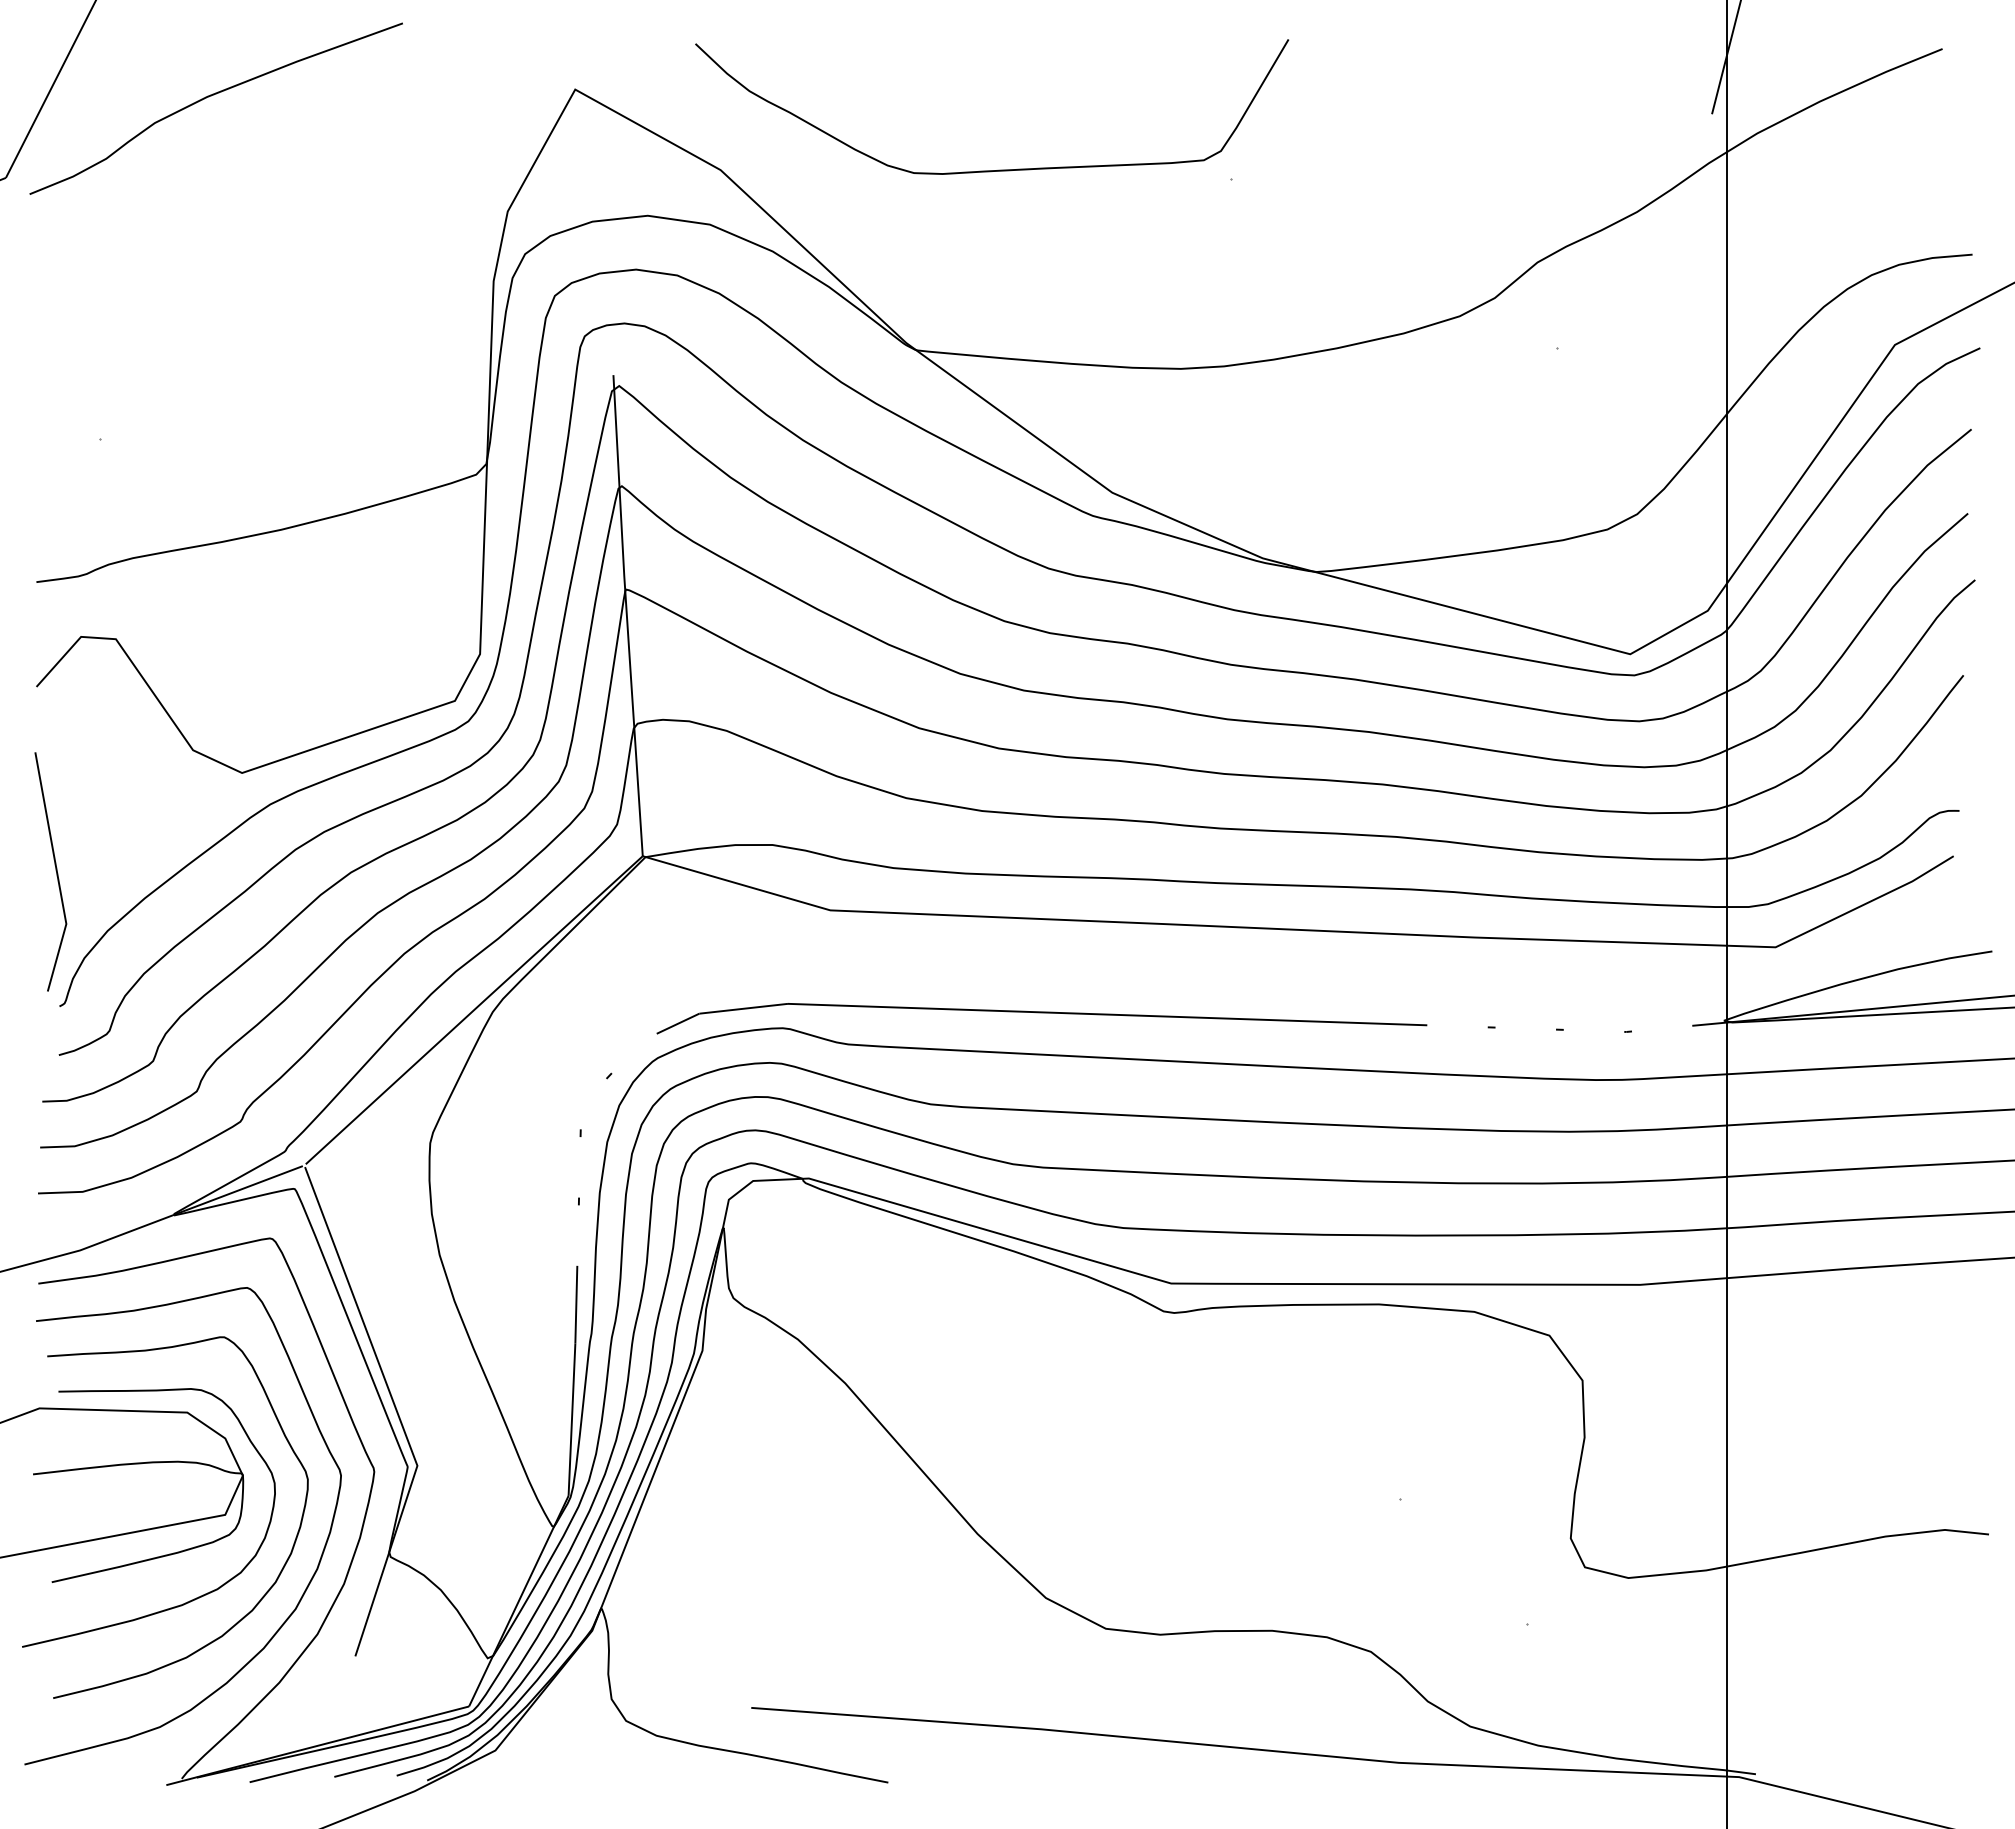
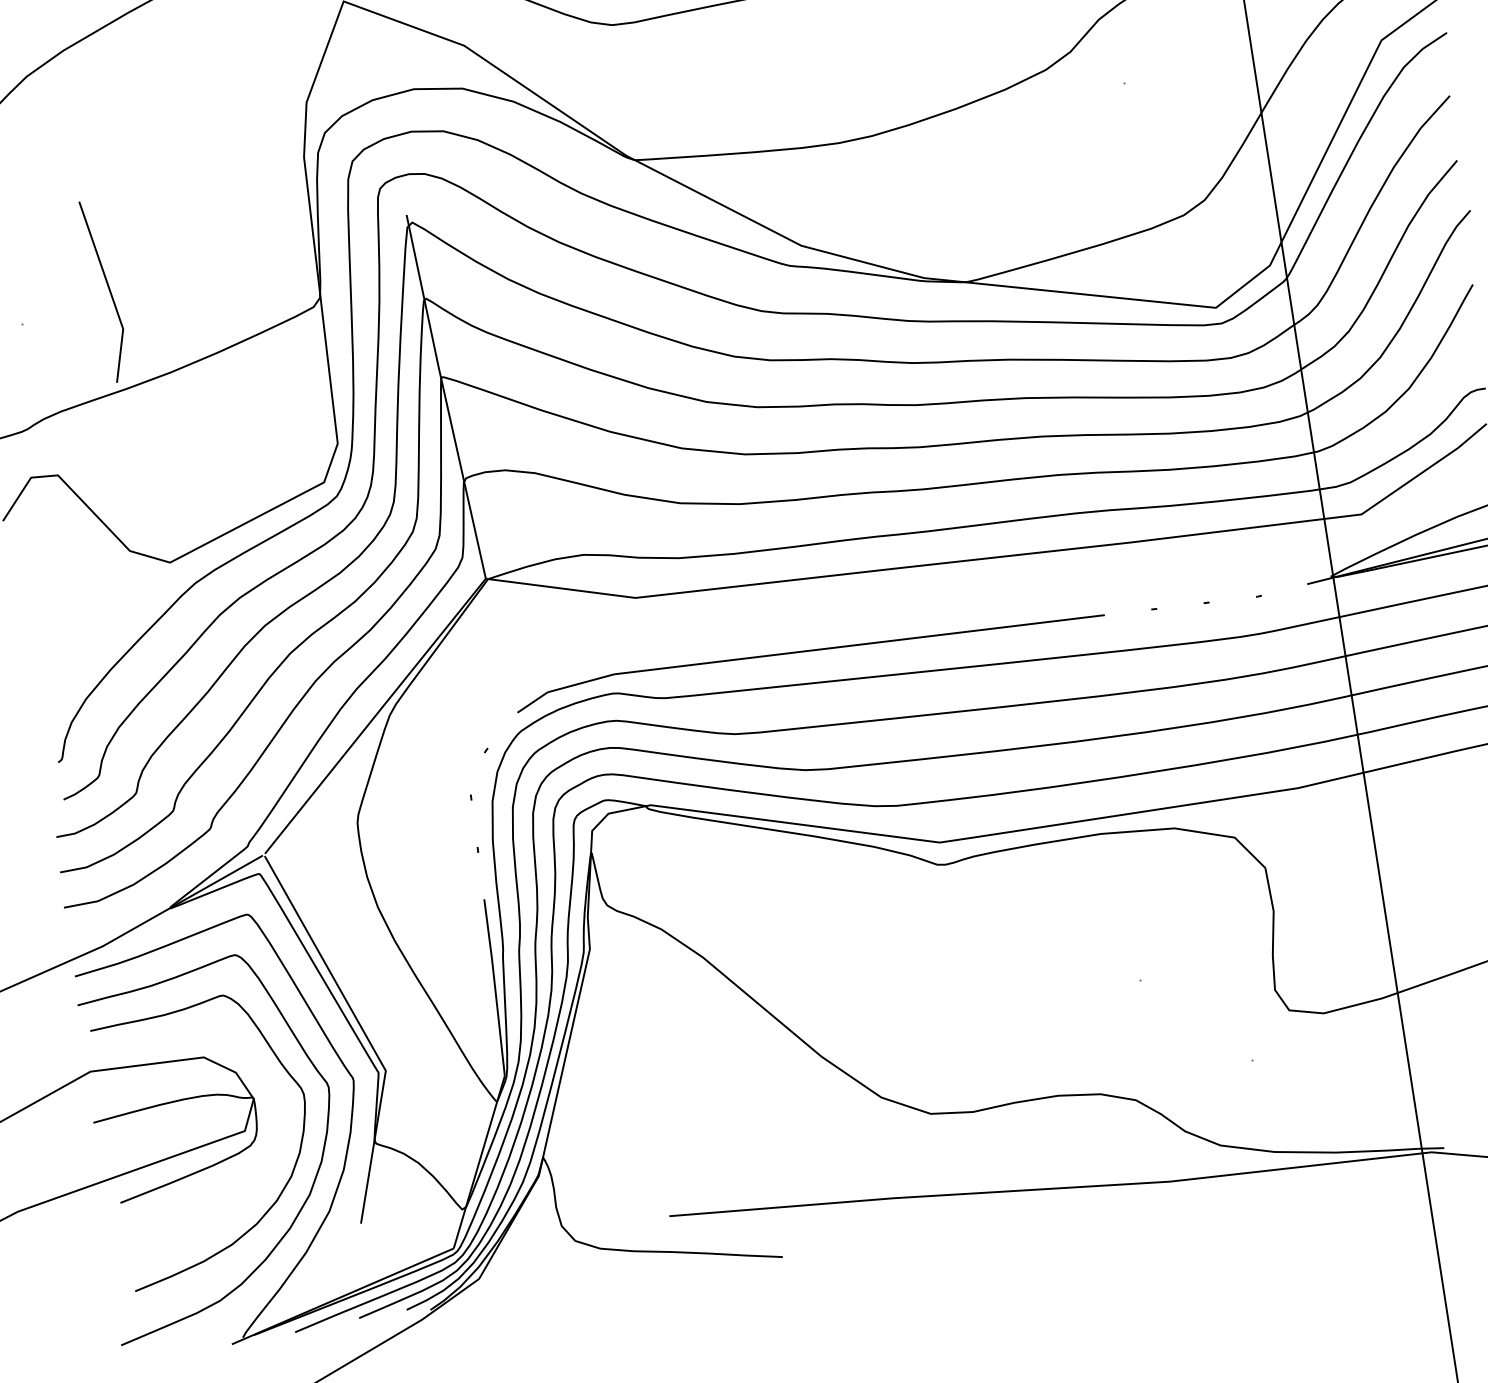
line: (55, 870) -> (108, 289), moved
curve: (176, 1605) -> (218, 1205), removed

